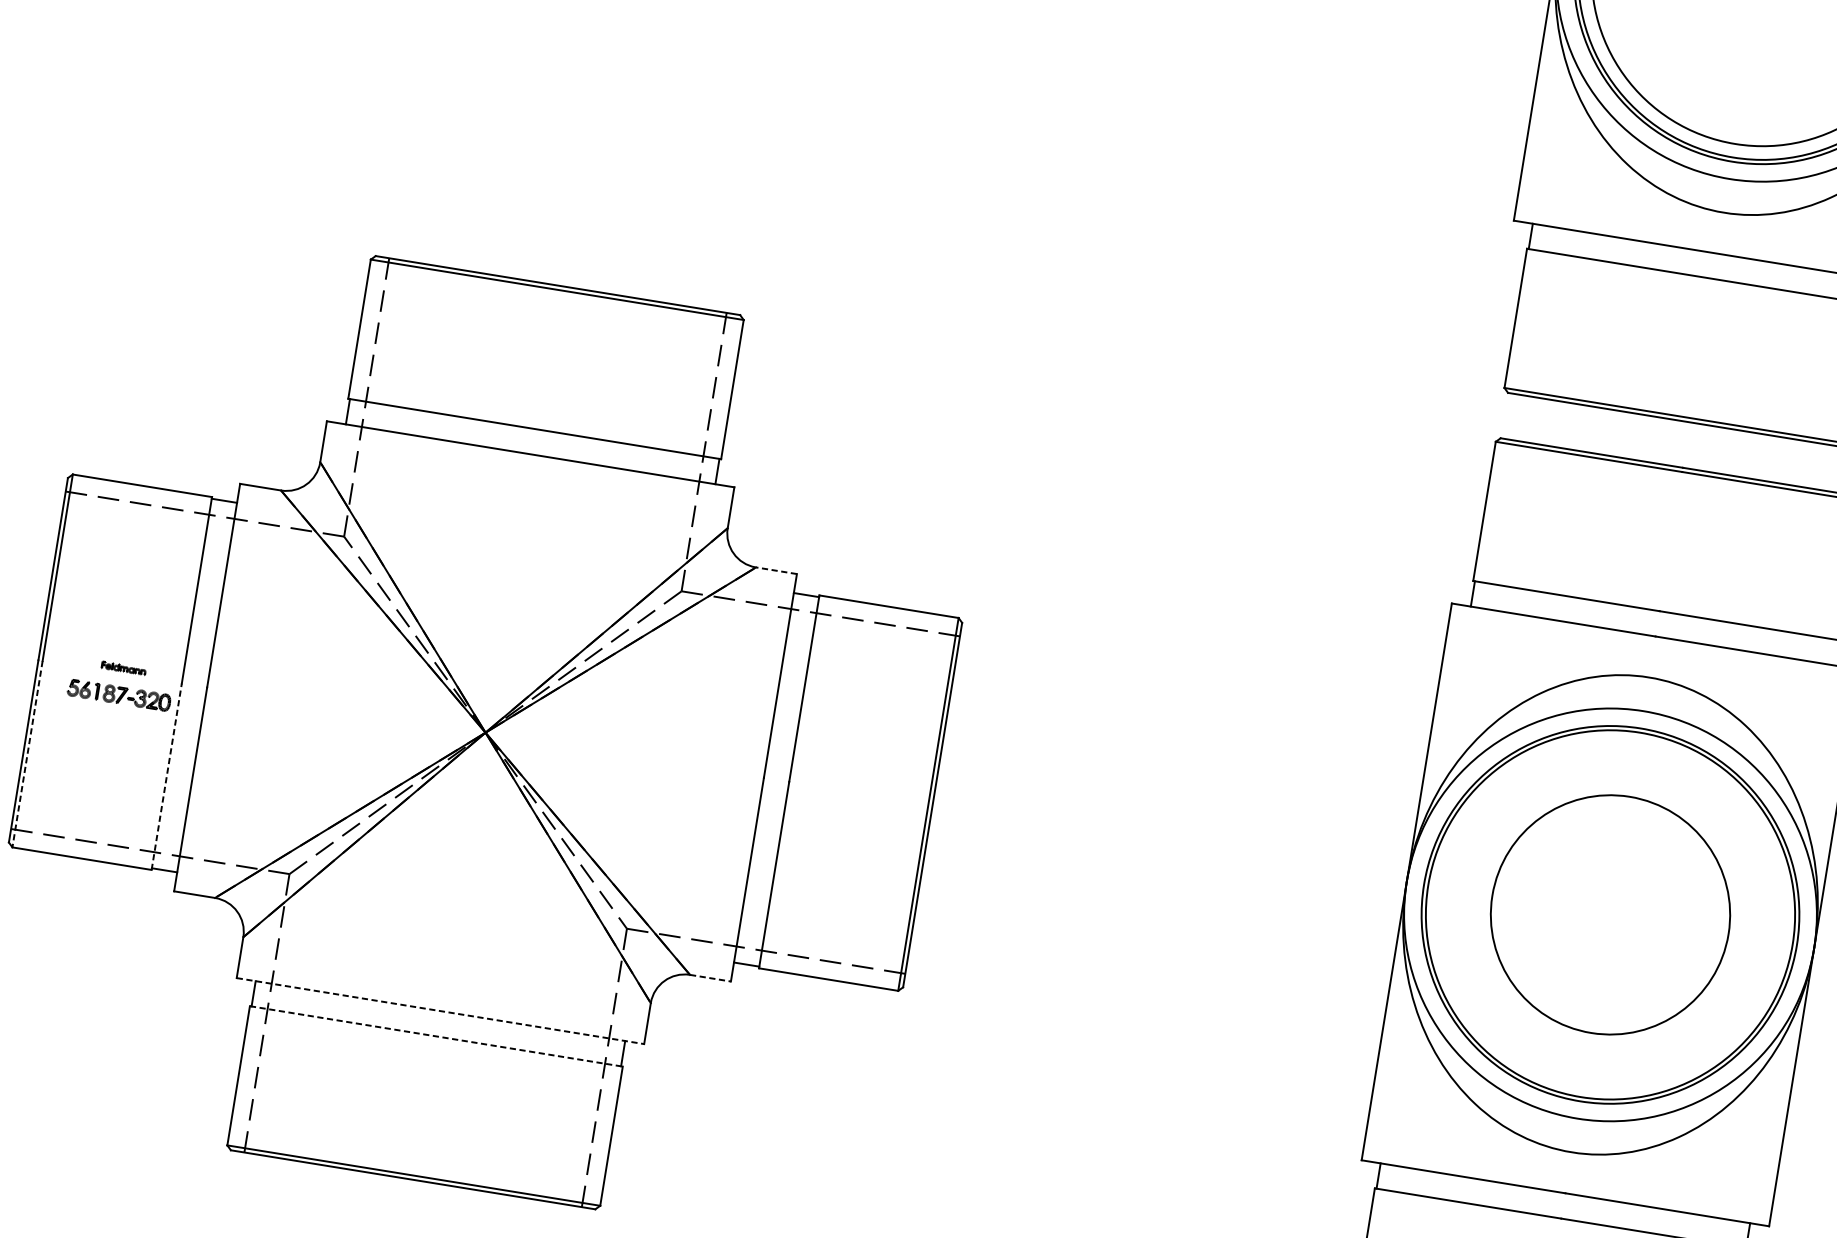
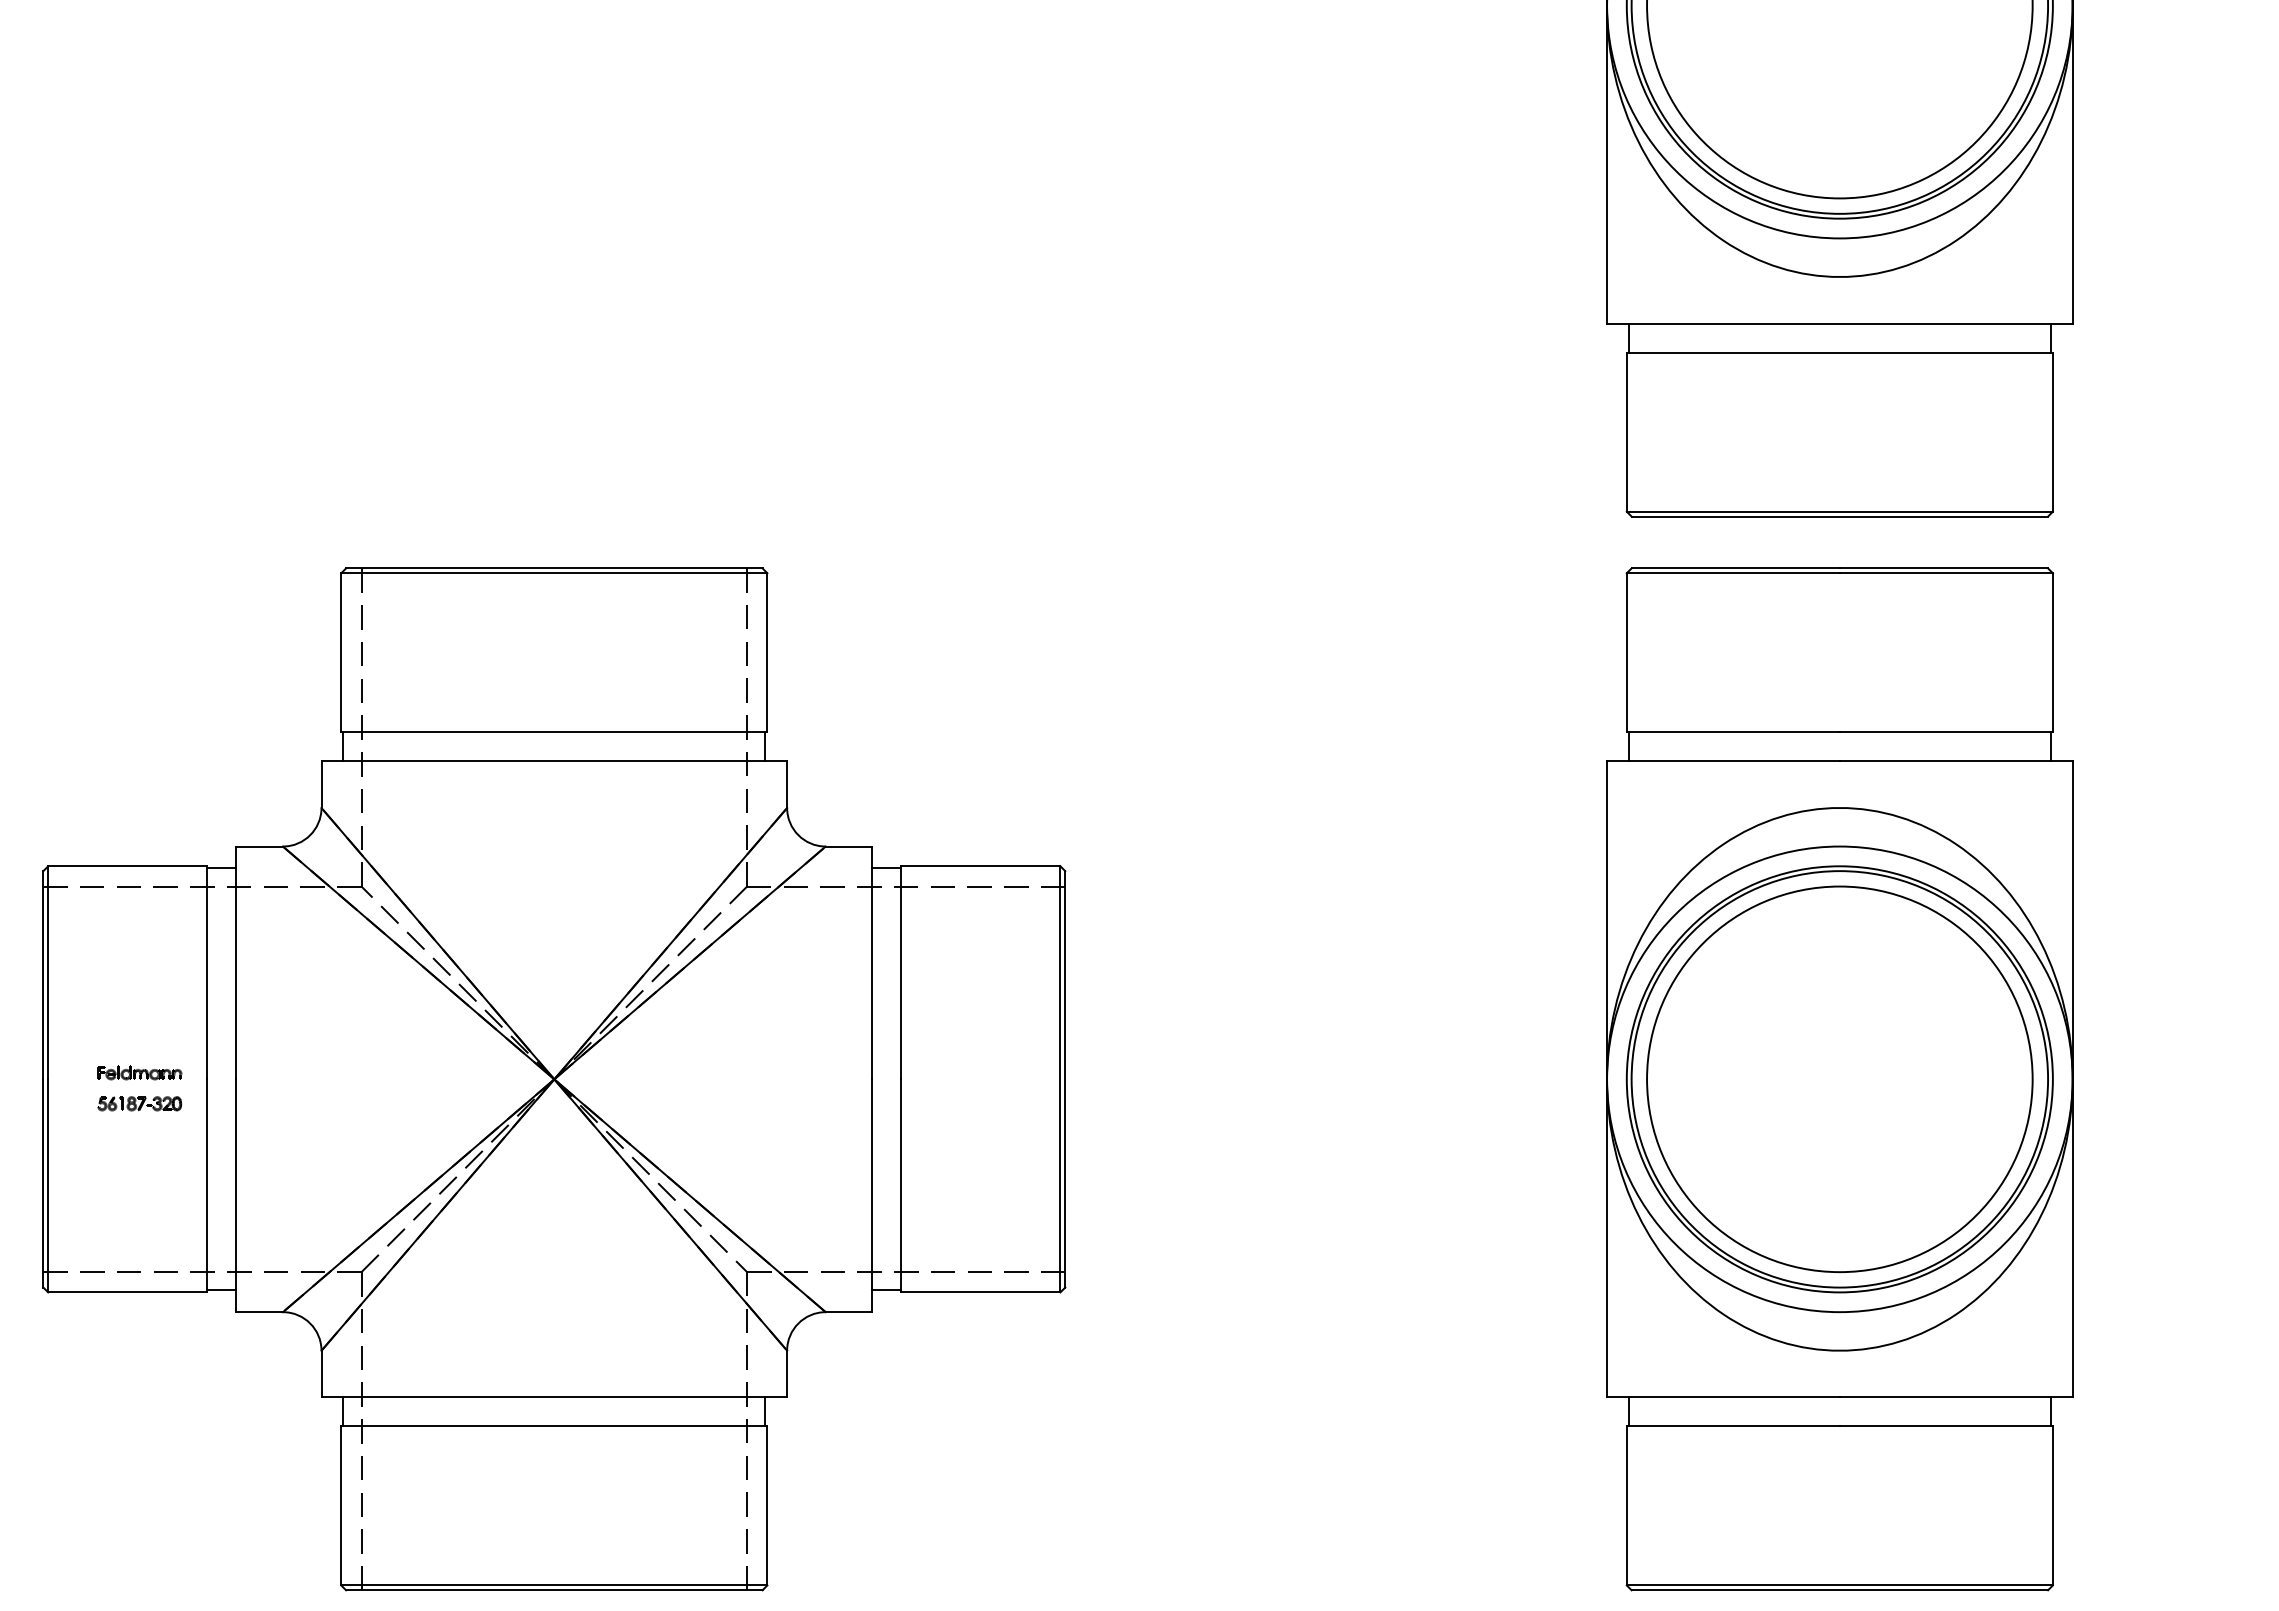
line: (775, 570) -> (848, 846), dashed -> solid
part: (123, 667) -> (139, 1072), size x1.67
part: (119, 695) -> (139, 1103), size x0.71
line: (27, 753) -> (48, 1185), dashed -> solid
line: (166, 776) -> (207, 1185), dashed -> solid
circle: (1610, 914) -> (1839, 1079), size x1.43
line: (710, 978) -> (849, 1312), dashed -> solid
line: (440, 1011) -> (554, 1397), dashed -> solid
line: (436, 1036) -> (554, 1426), dashed -> solid

